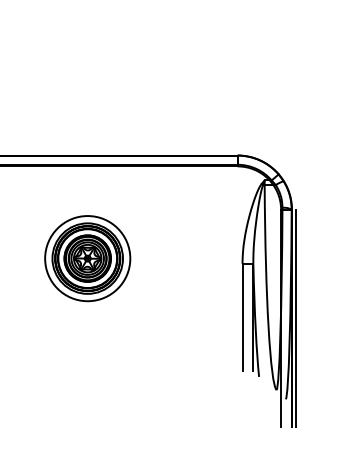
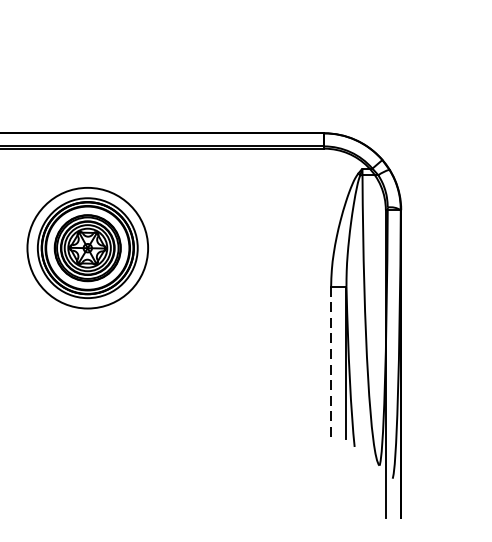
part: (87, 258) -> (87, 248), moved
line: (242, 317) -> (331, 362), solid -> dashed
line: (295, 317) -> (406, 362), removed

